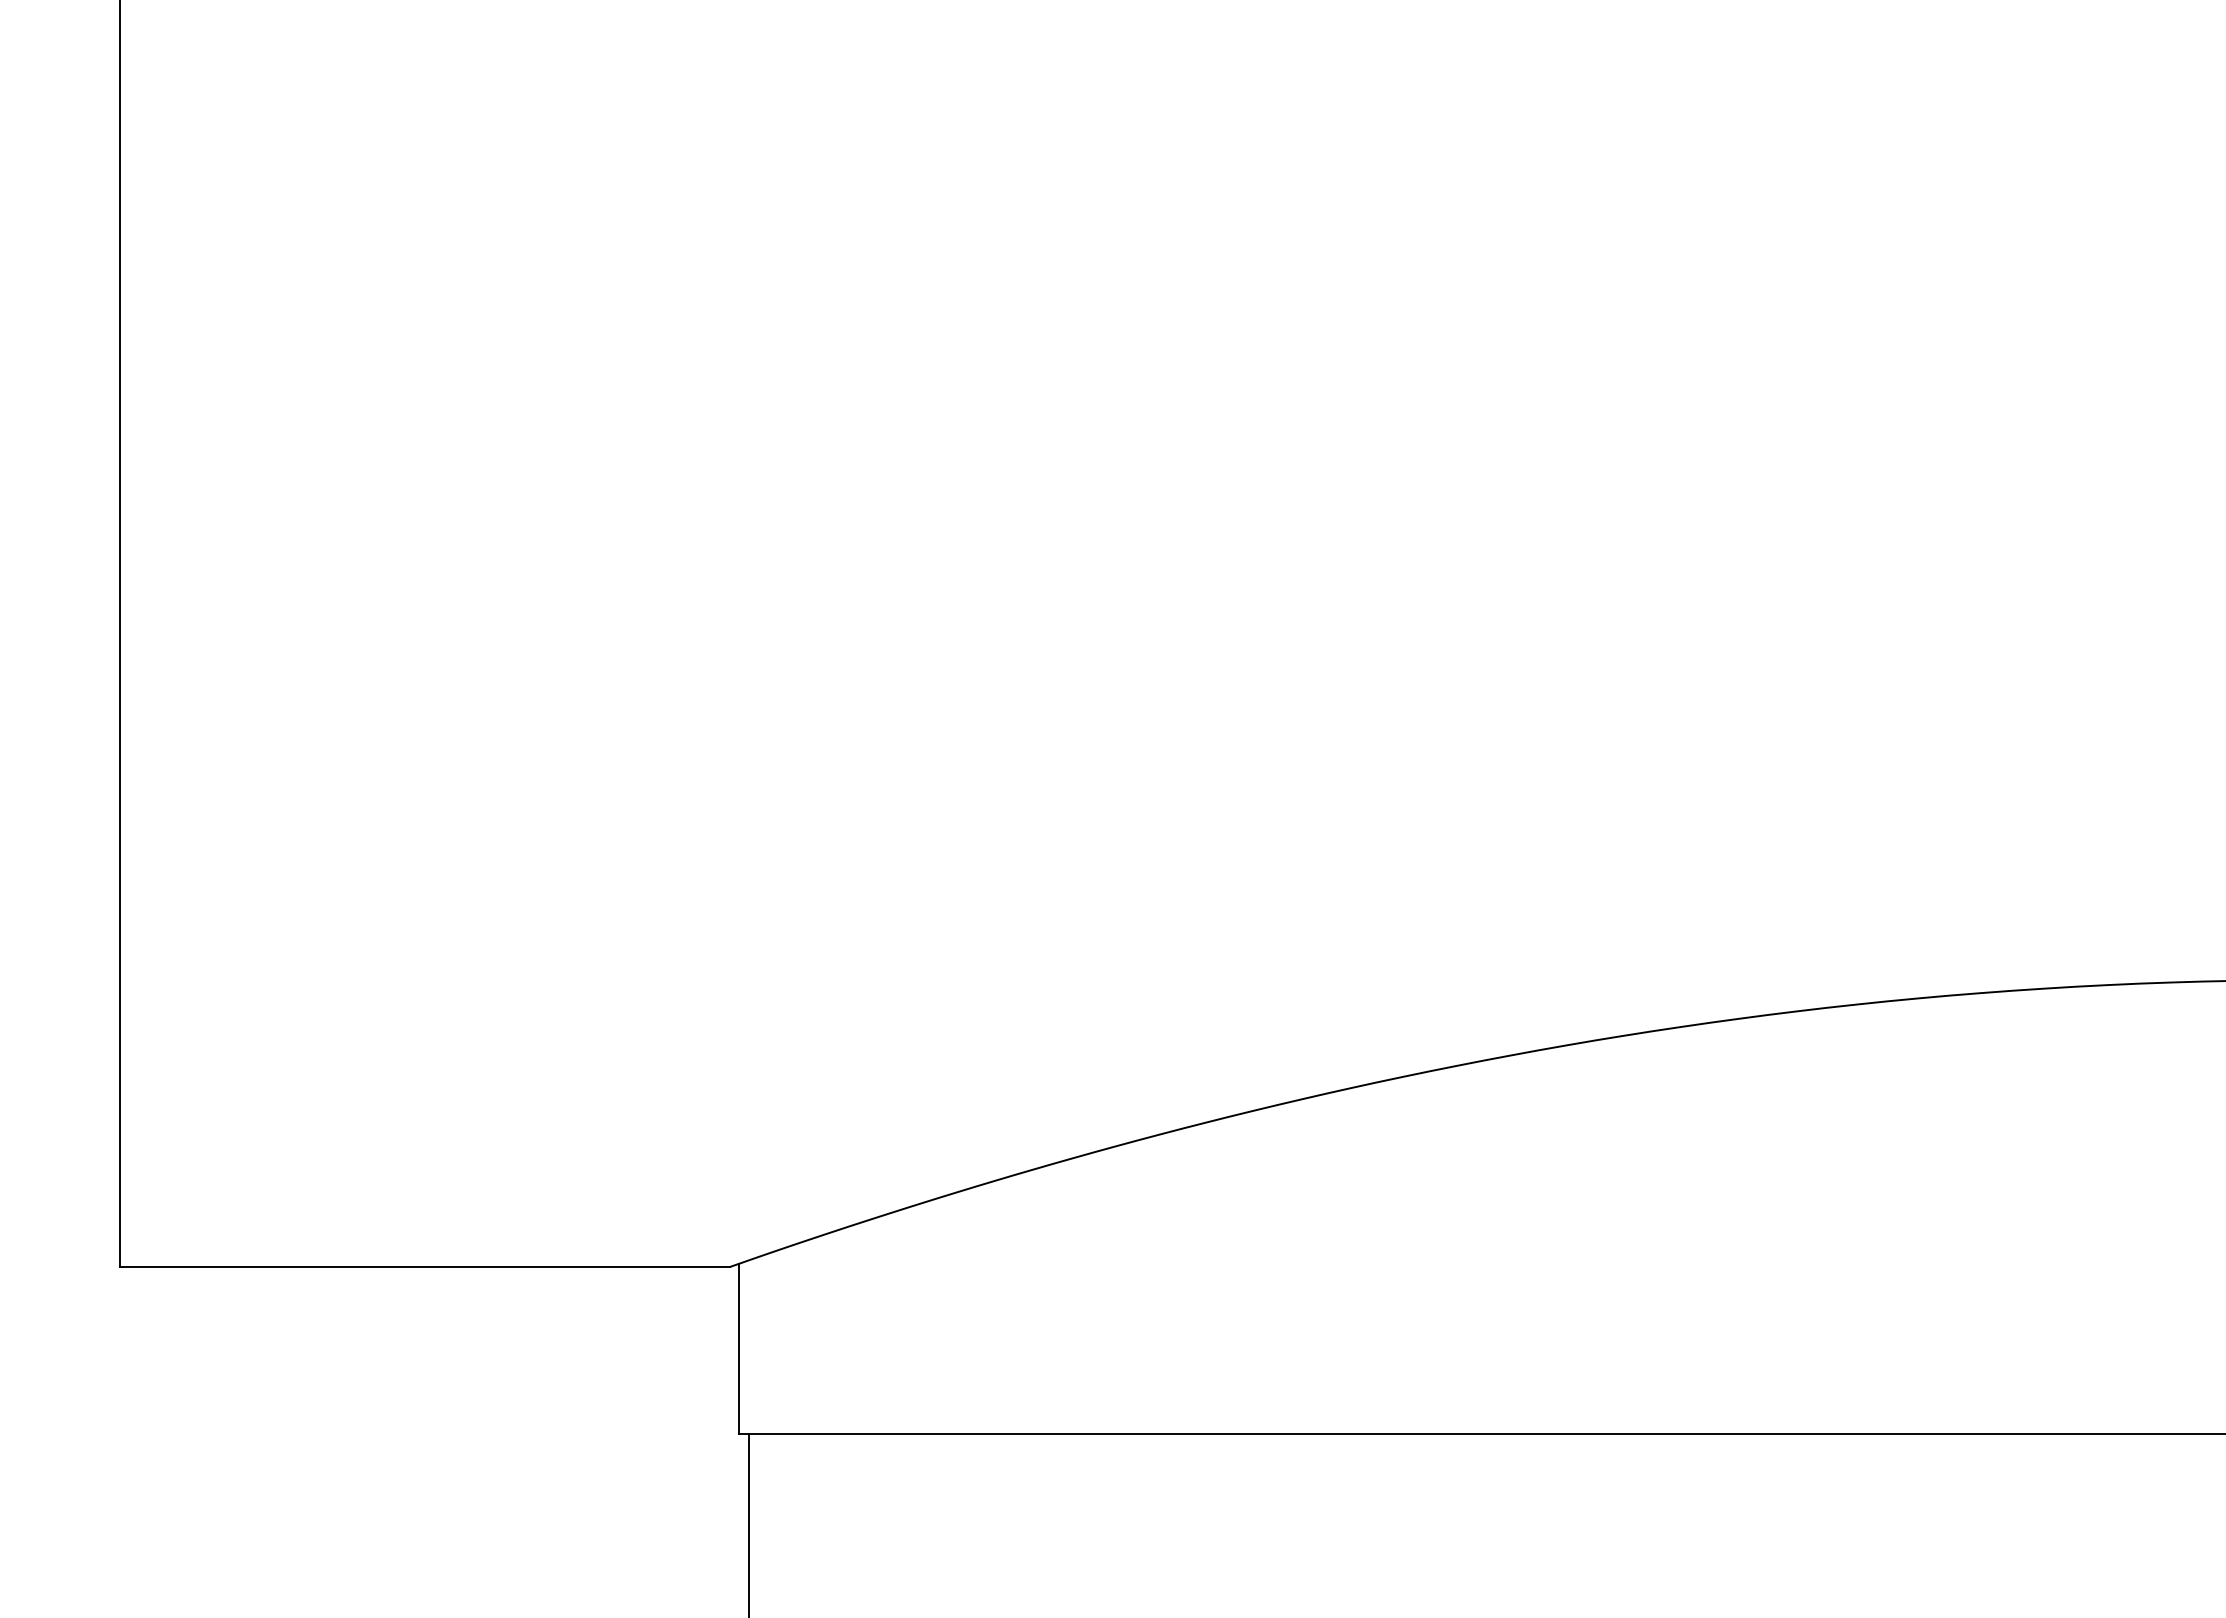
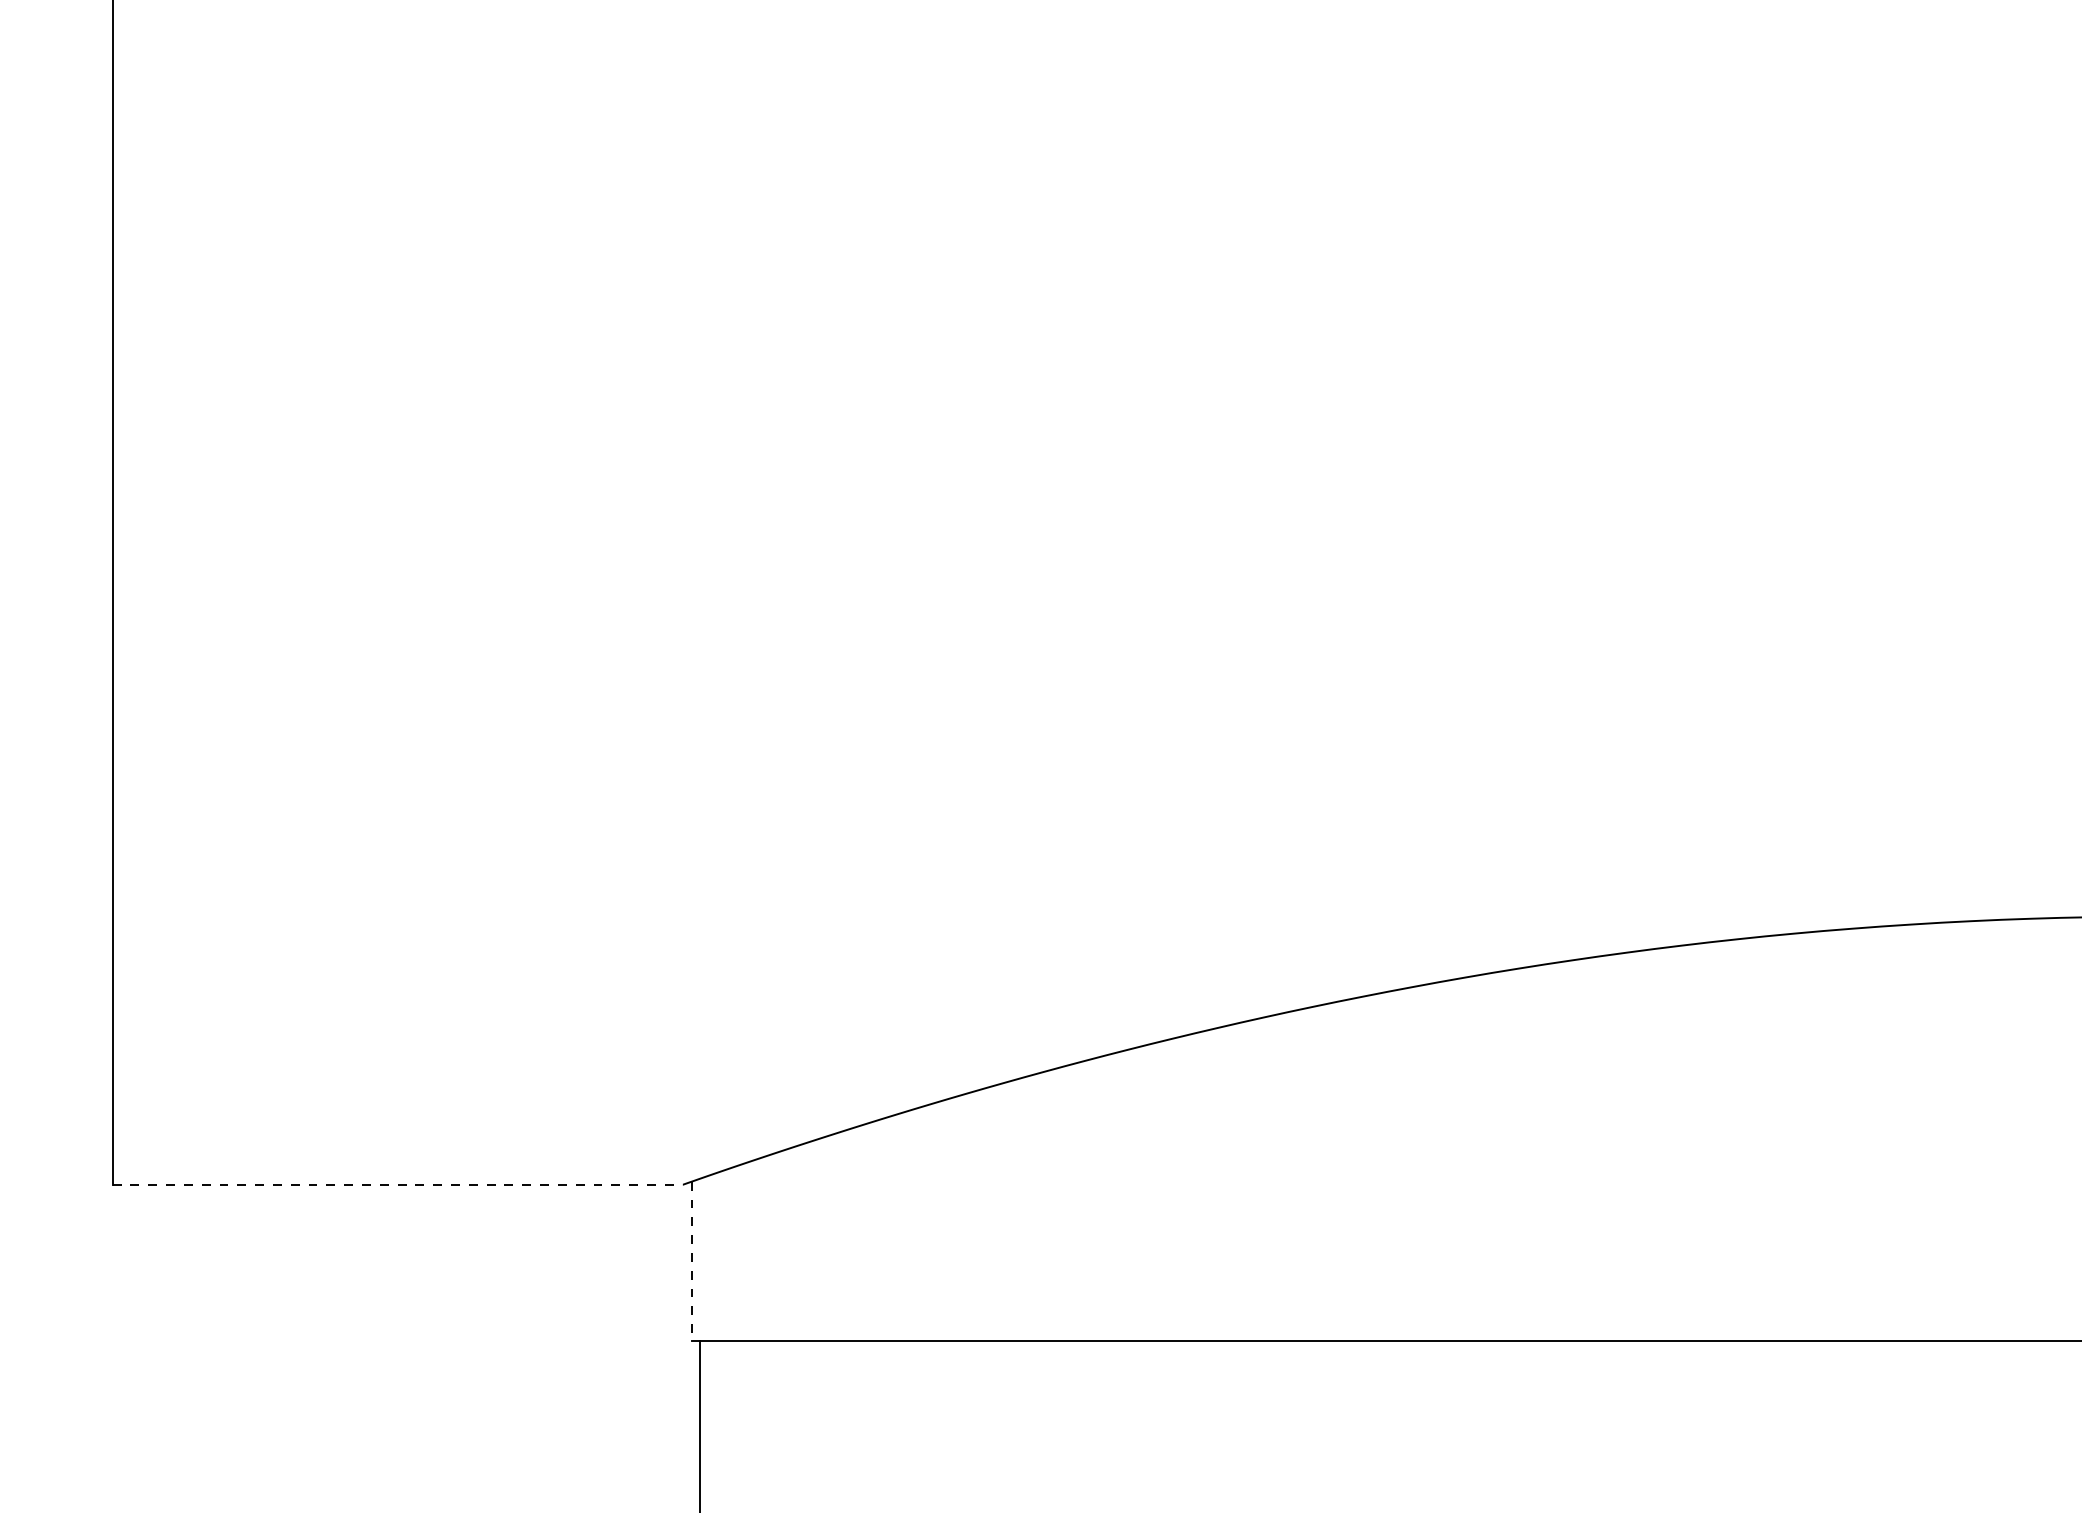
line: (425, 1267) -> (398, 1185), solid -> dashed
line: (739, 1348) -> (691, 1261), solid -> dashed

